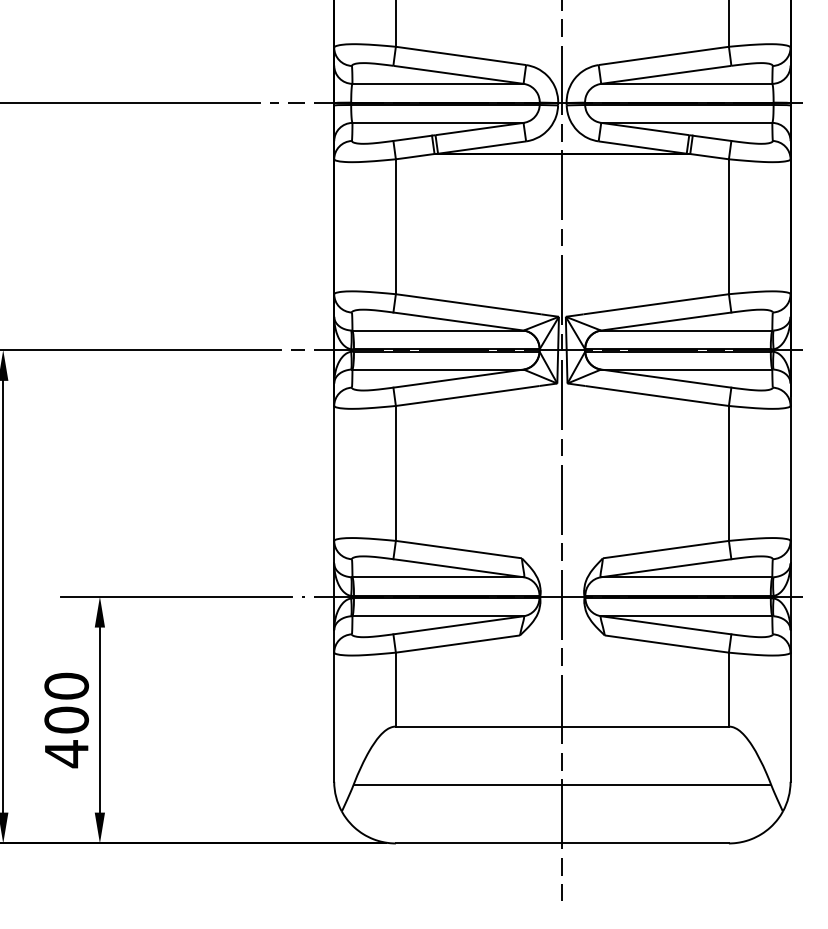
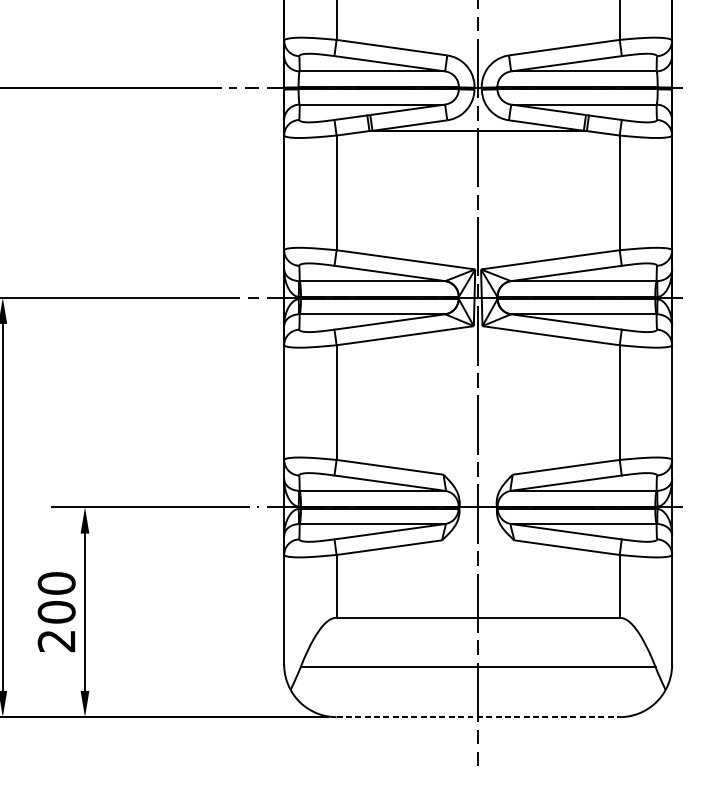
text: (66, 754) -> (56, 641), 400 -> 200
line: (562, 843) -> (478, 717), solid -> dashed

